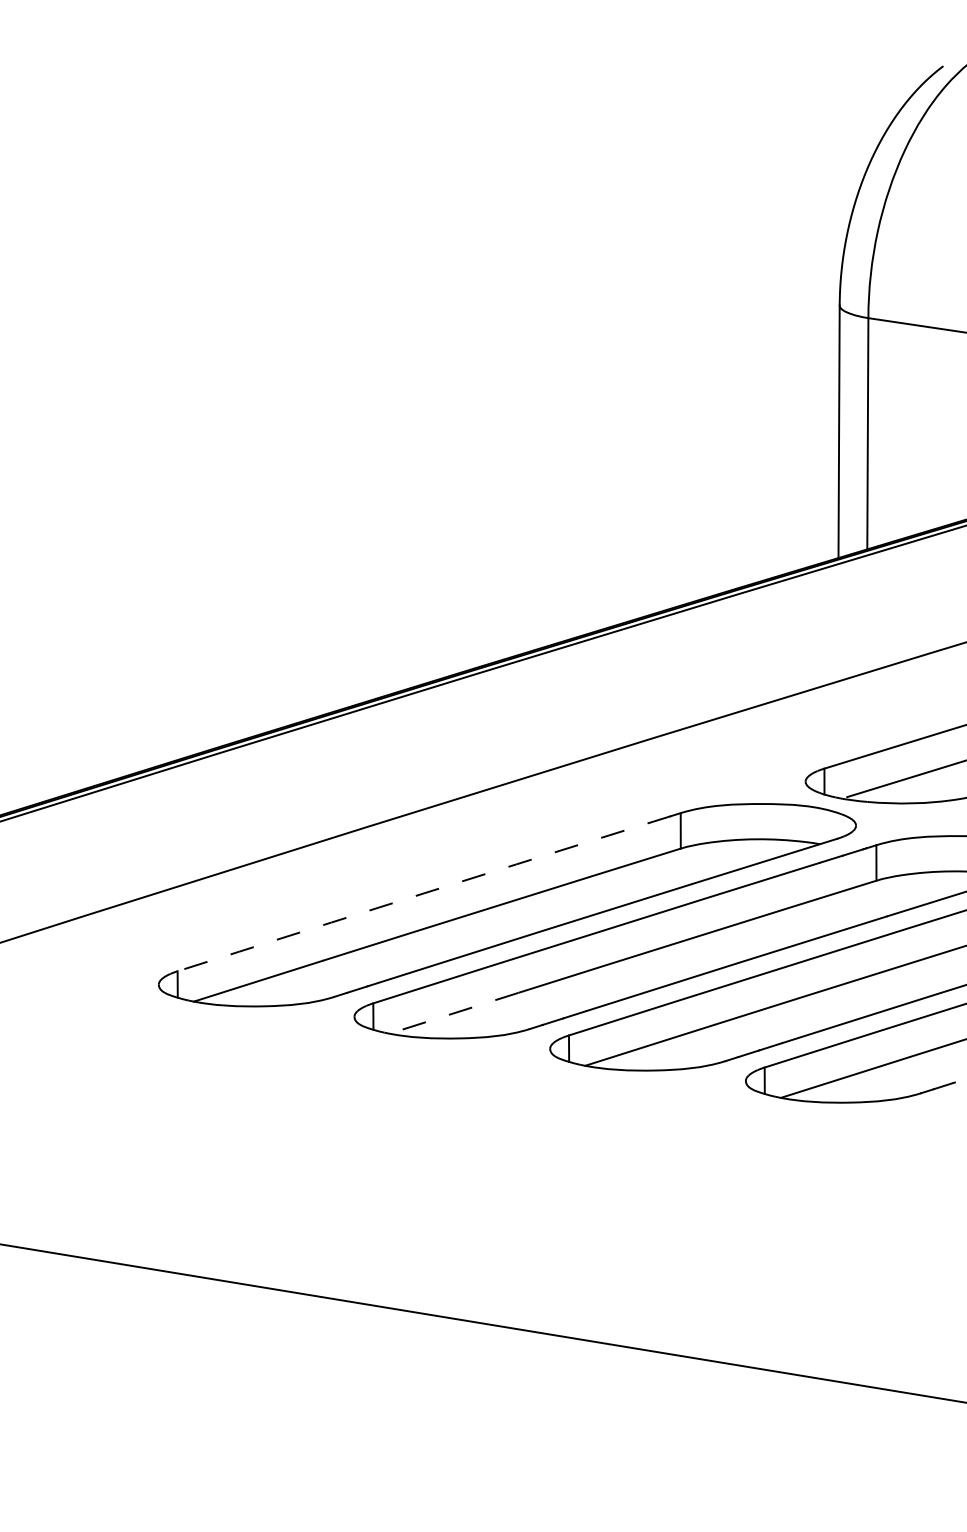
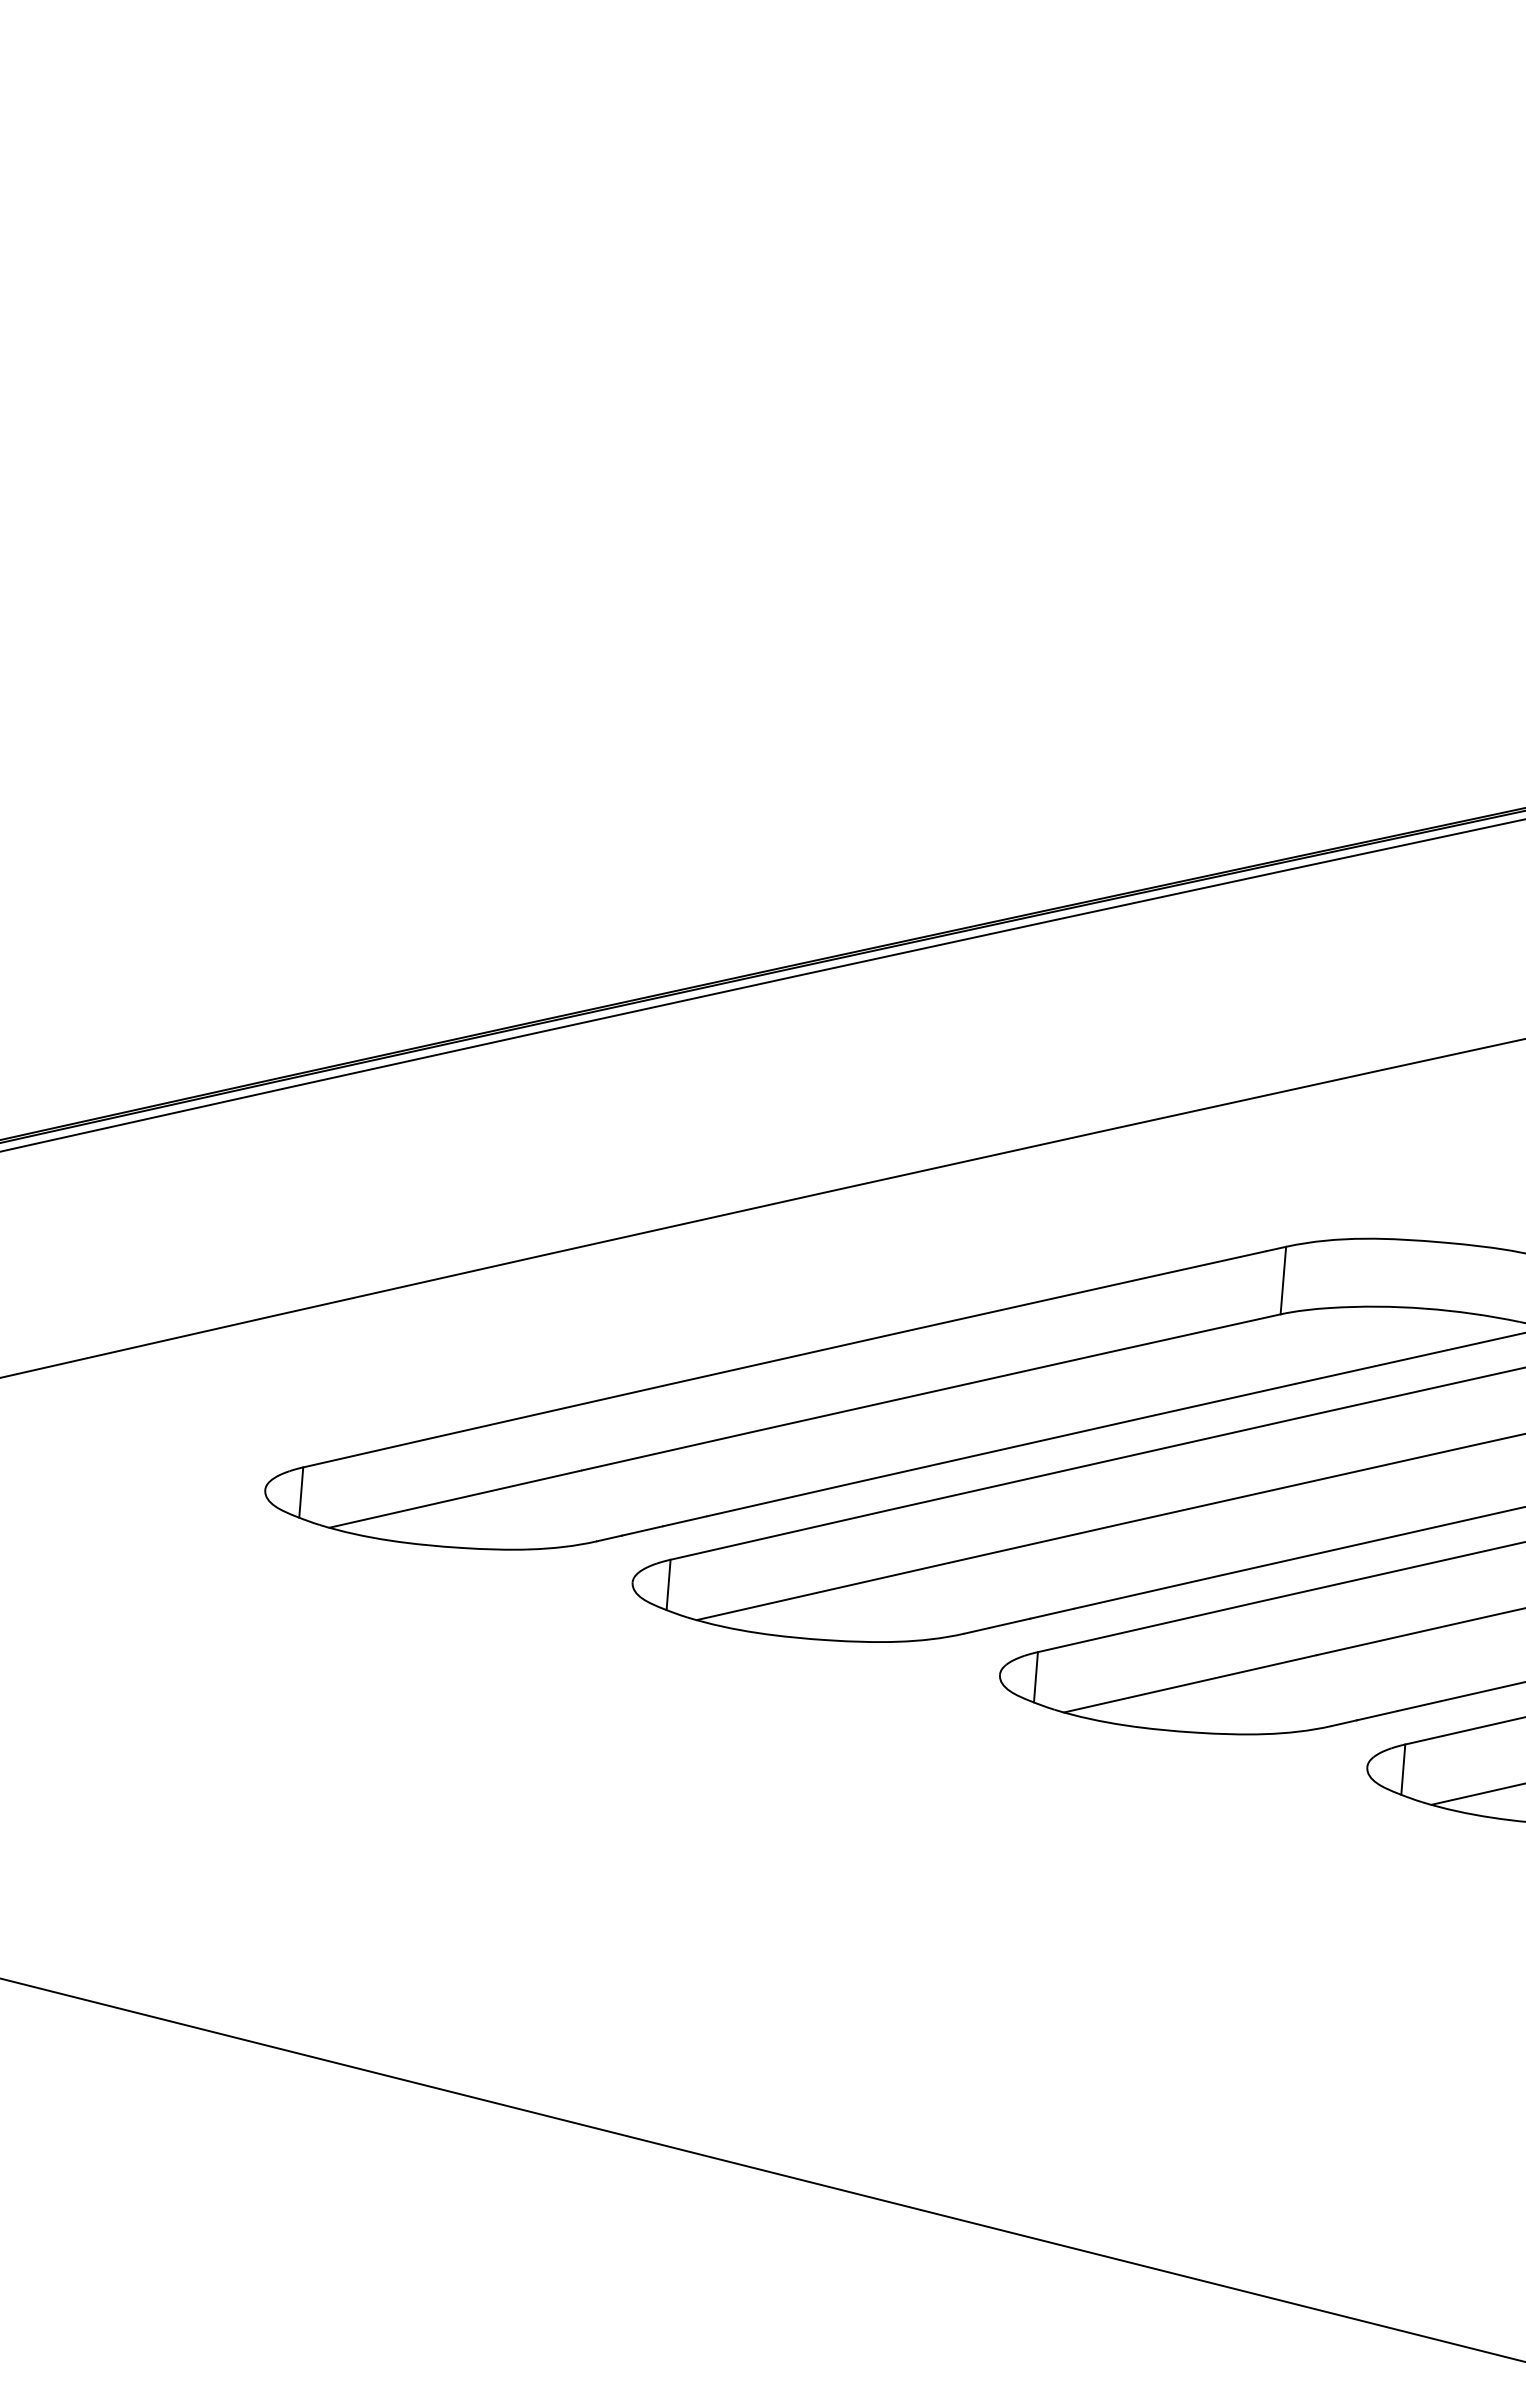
arc: (424, 893) -> (785, 1358), dashed -> solid
line: (454, 1013) -> (823, 1592), dashed -> solid

